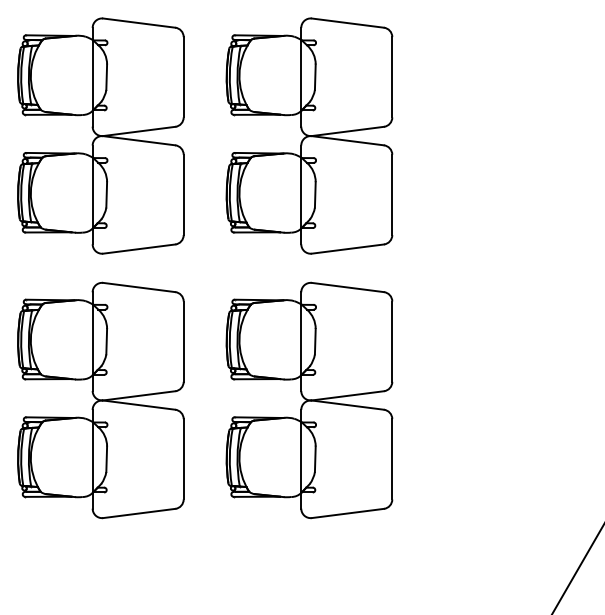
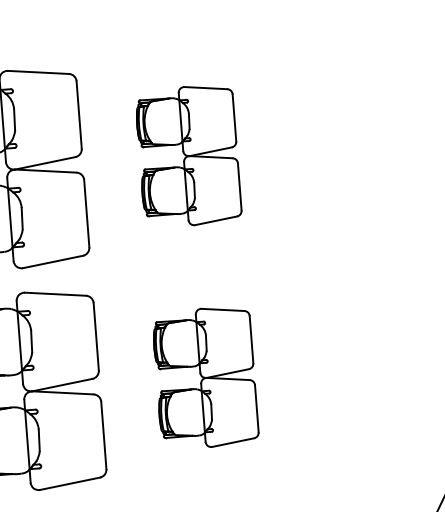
part: (309, 135) -> (188, 155), size x0.7
part: (309, 400) -> (205, 378), size x0.7

